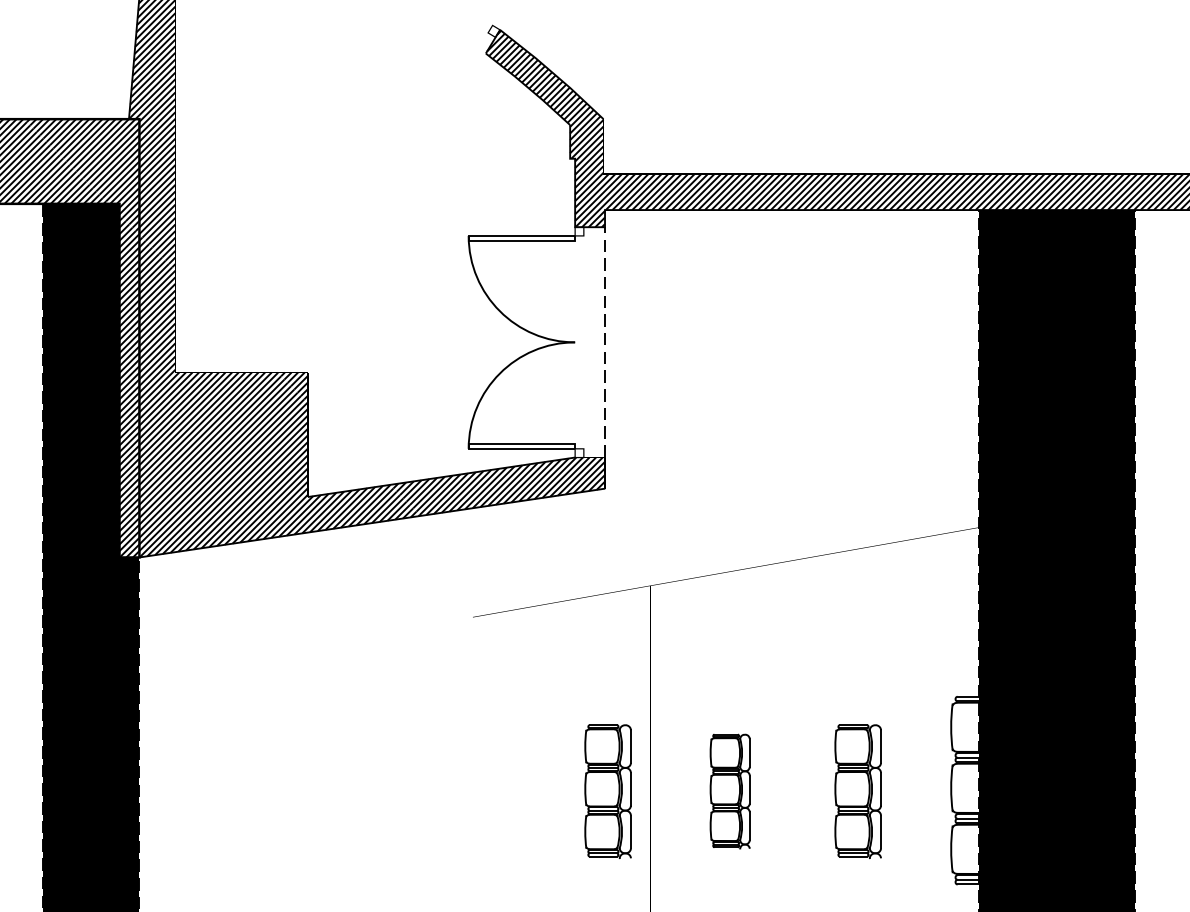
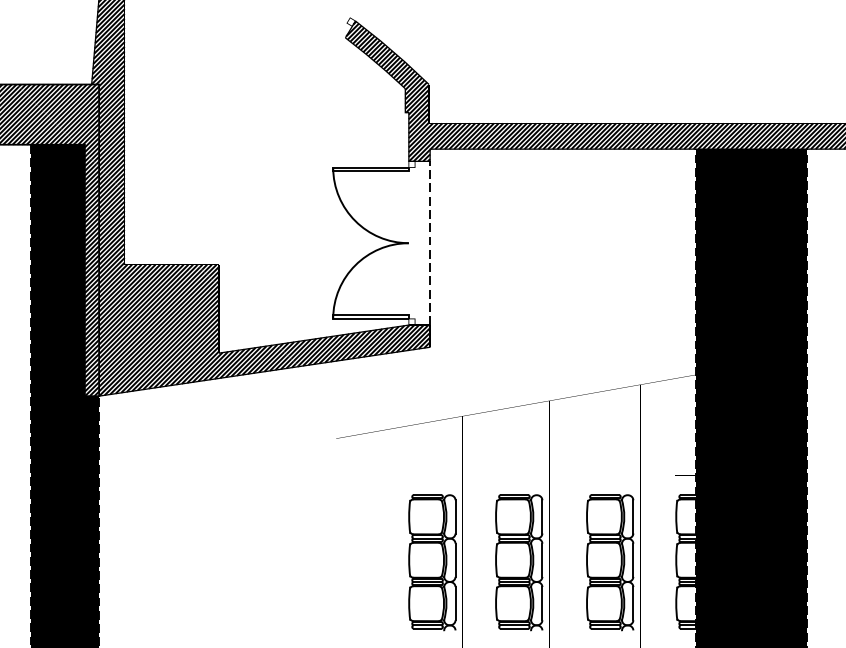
part: (607, 791) -> (431, 562), size x1.43
part: (729, 791) -> (518, 562), size x1.67
part: (857, 791) -> (609, 562), size x1.43

